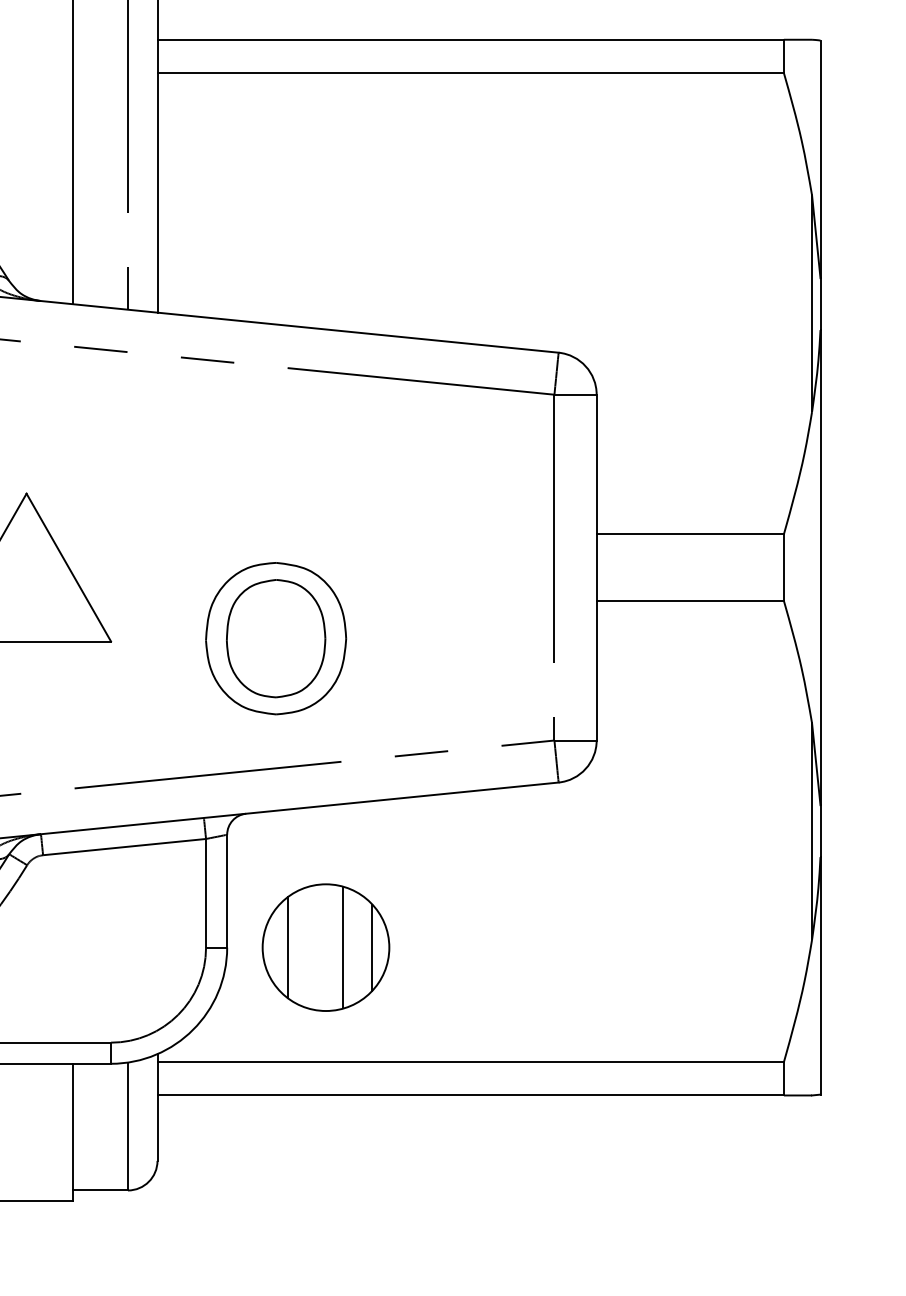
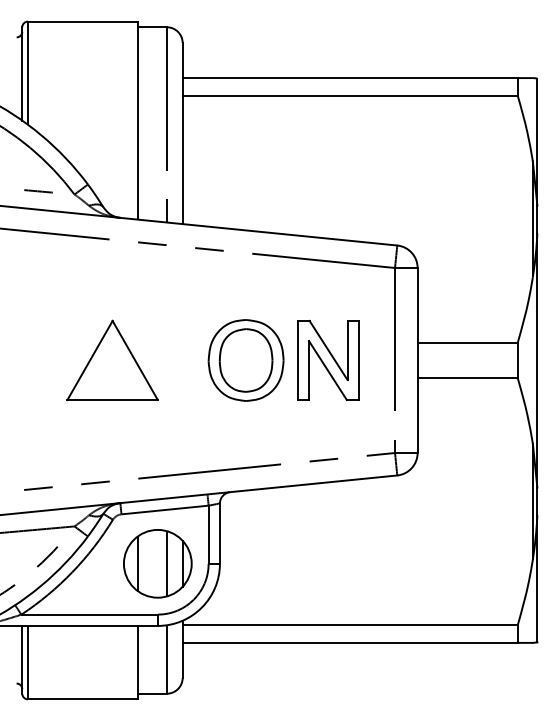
part: (430, 567) -> (328, 360), added
part: (274, 638) -> (245, 360), moved
part: (325, 947) -> (157, 563), moved

